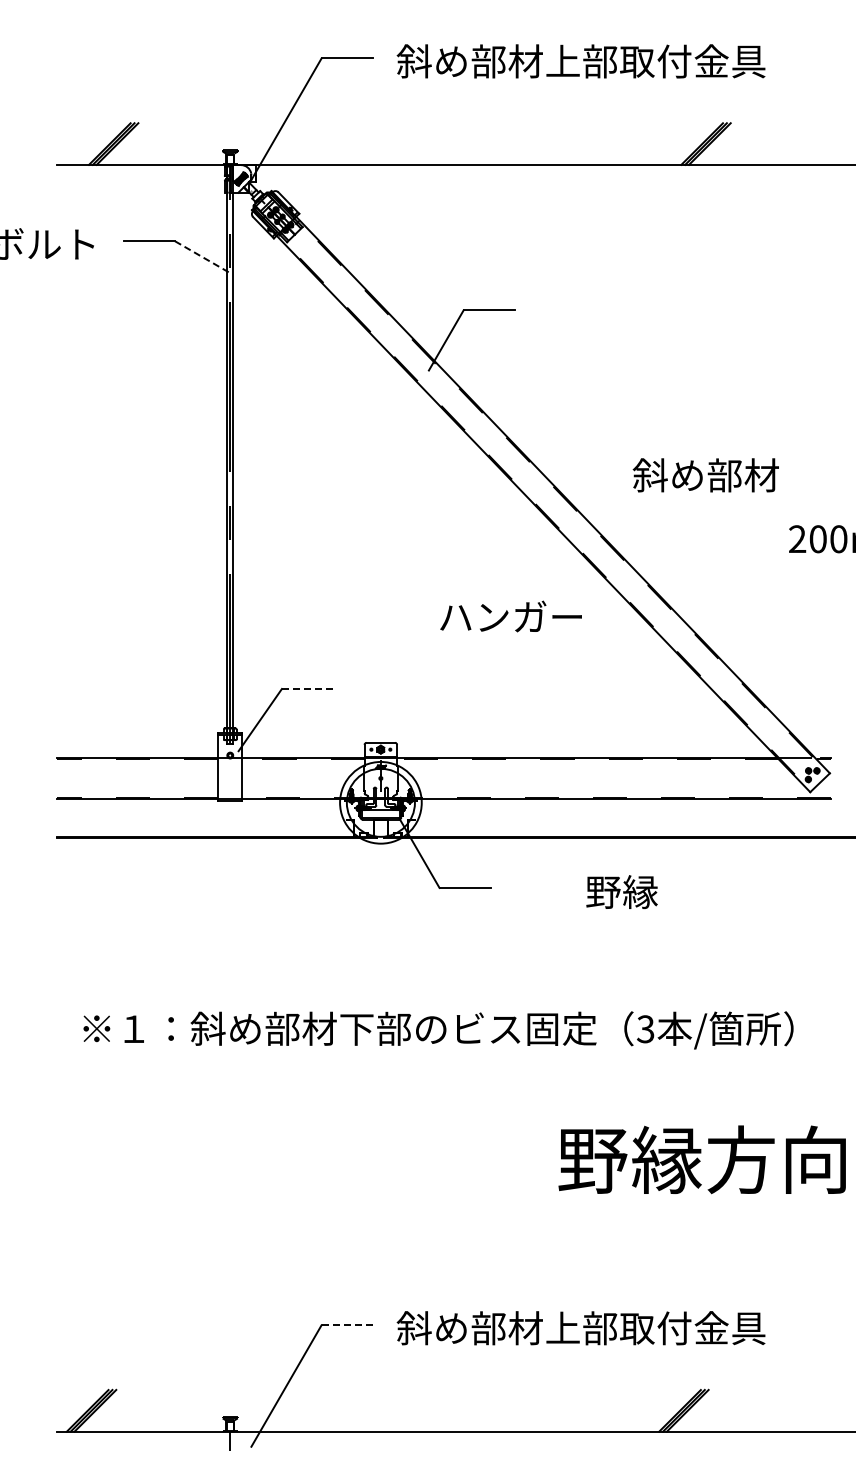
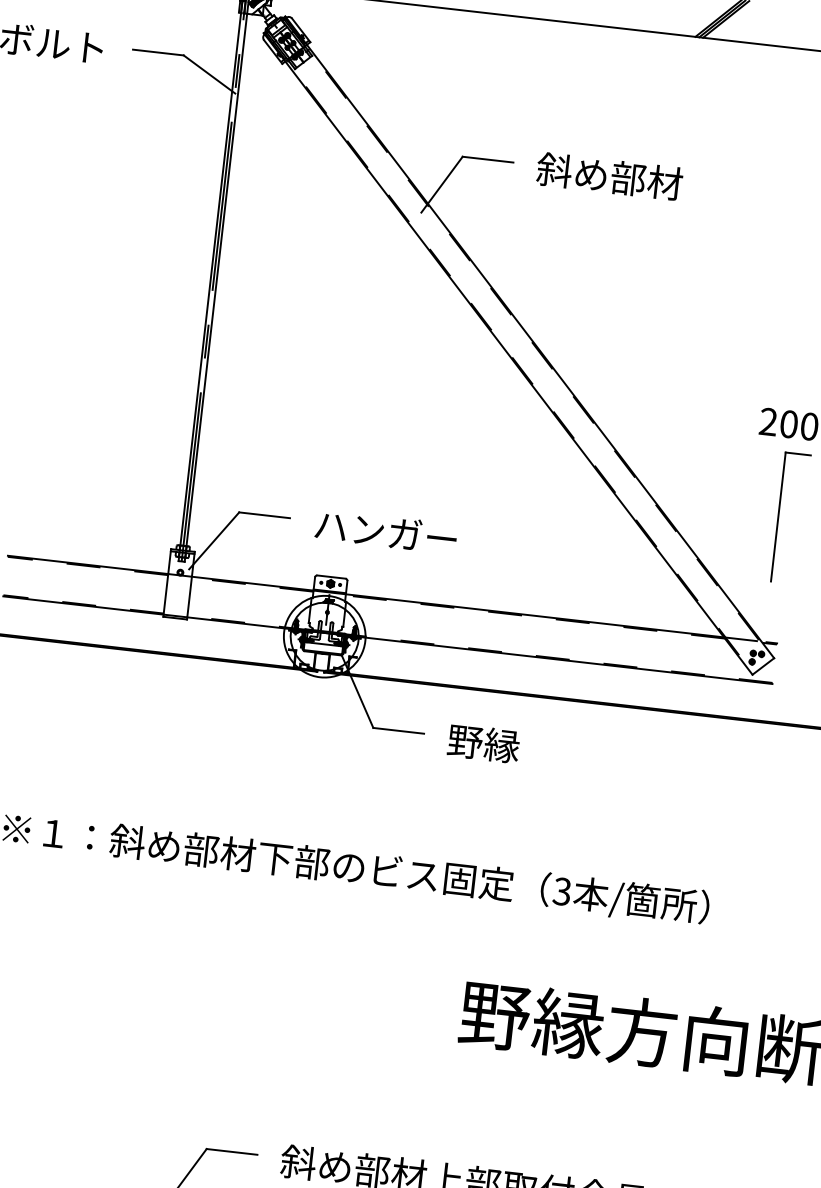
line: (203, 257) -> (210, 74), dashed -> solid
text: (705, 475) -> (609, 176), moved
text: (510, 616) -> (385, 531), moved
part: (818, 632) -> (778, 517), added
line: (307, 689) -> (264, 515), dashed -> solid
text: (621, 891) -> (483, 743), moved
line: (347, 1325) -> (232, 1152), dashed -> solid

